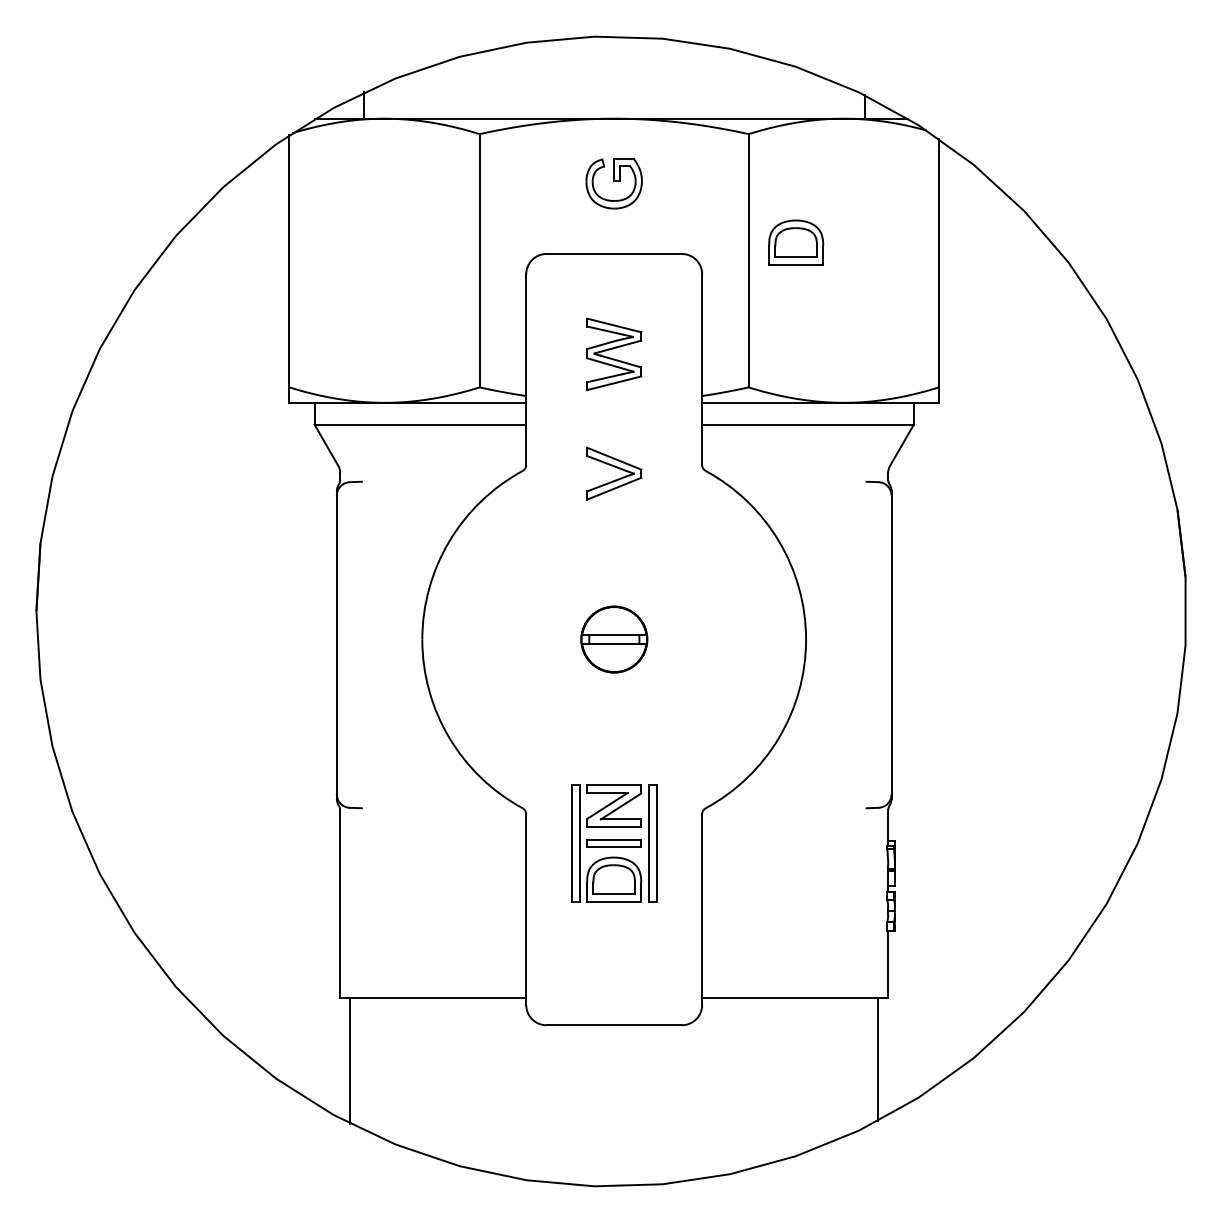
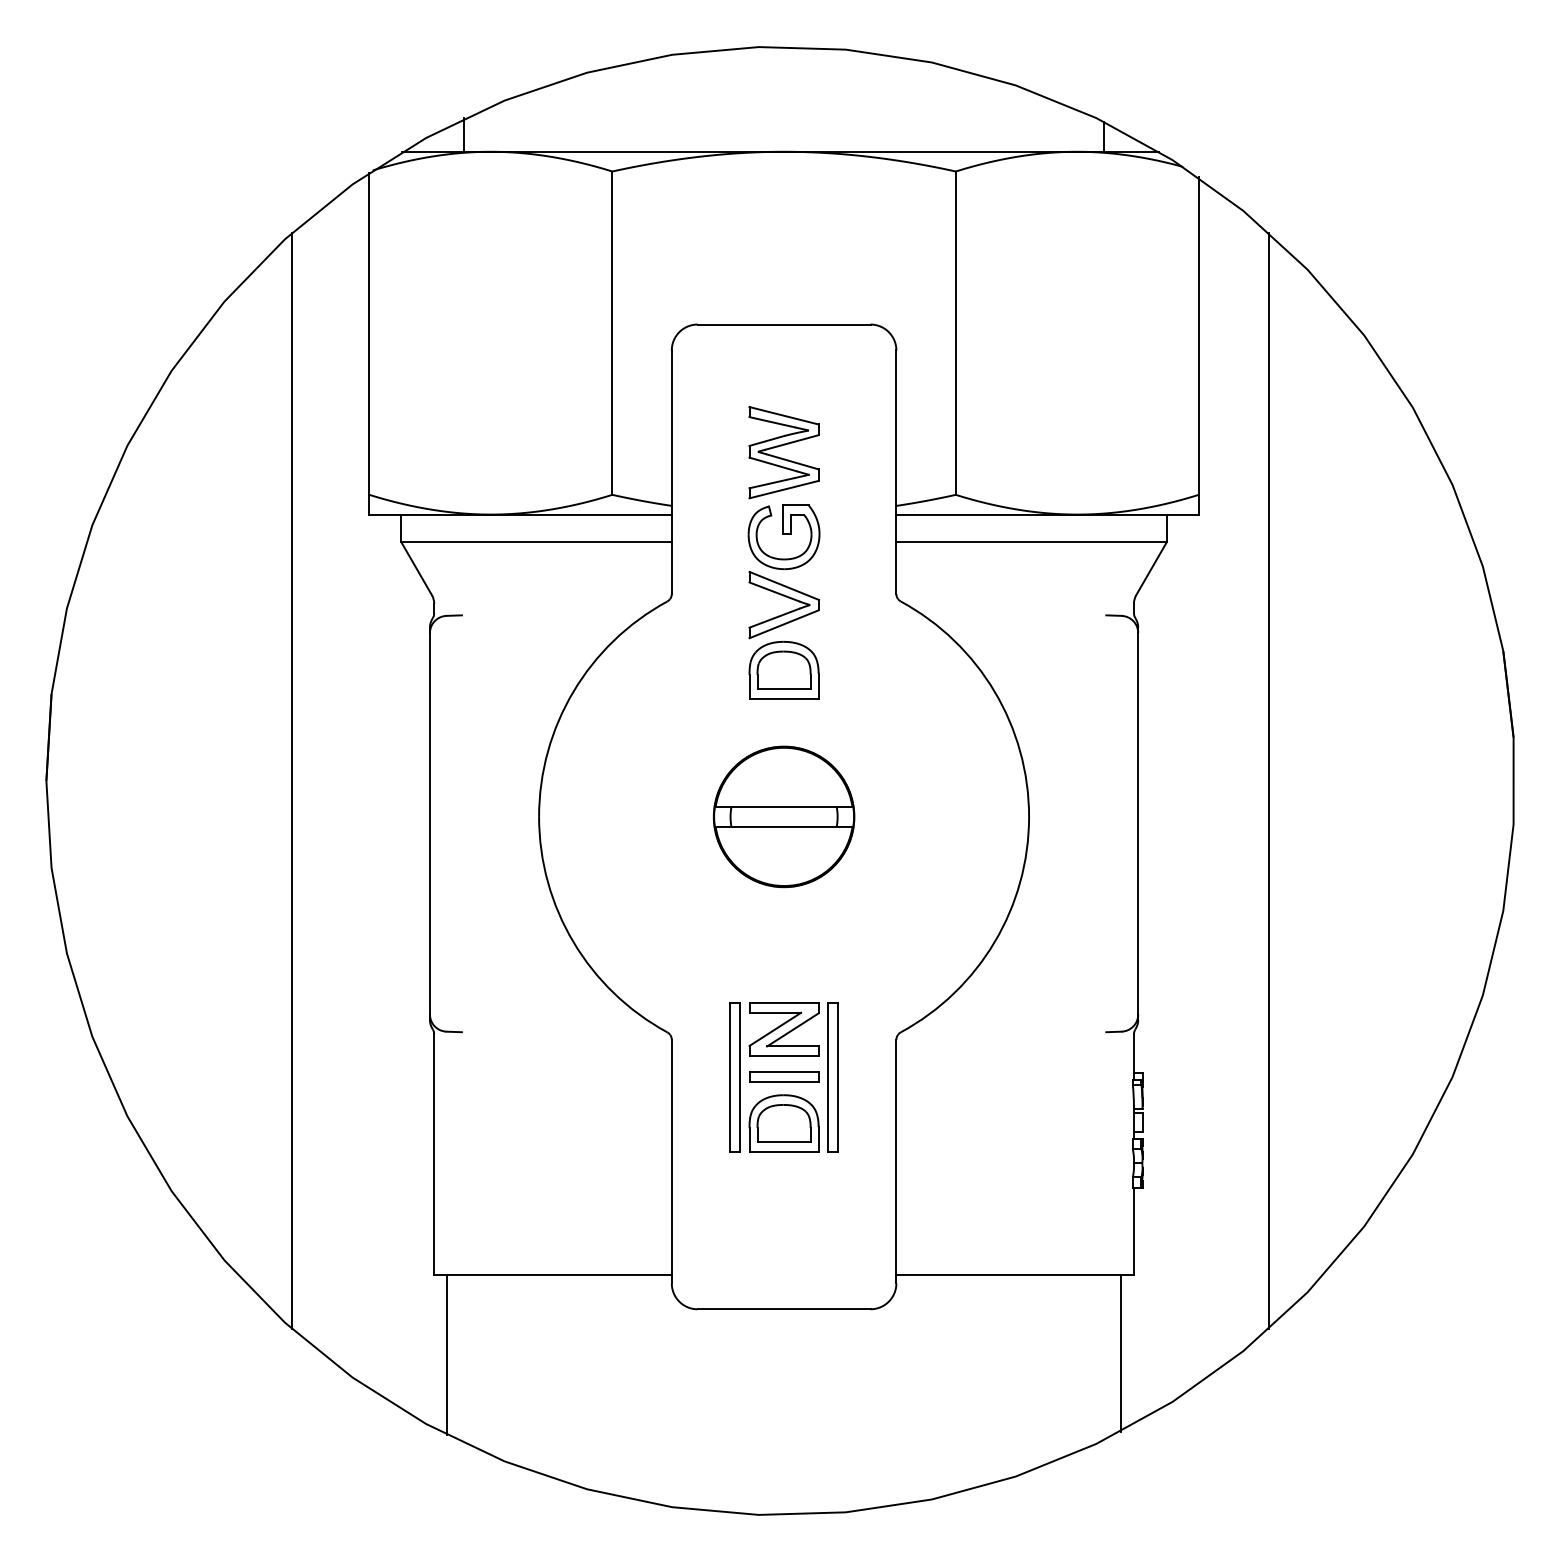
part: (613, 183) -> (783, 537), moved
part: (796, 242) -> (784, 669), moved
line: (228, 611) -> (291, 781), added
line: (994, 611) -> (1269, 781), added
part: (614, 639) -> (784, 816), size x1.67

